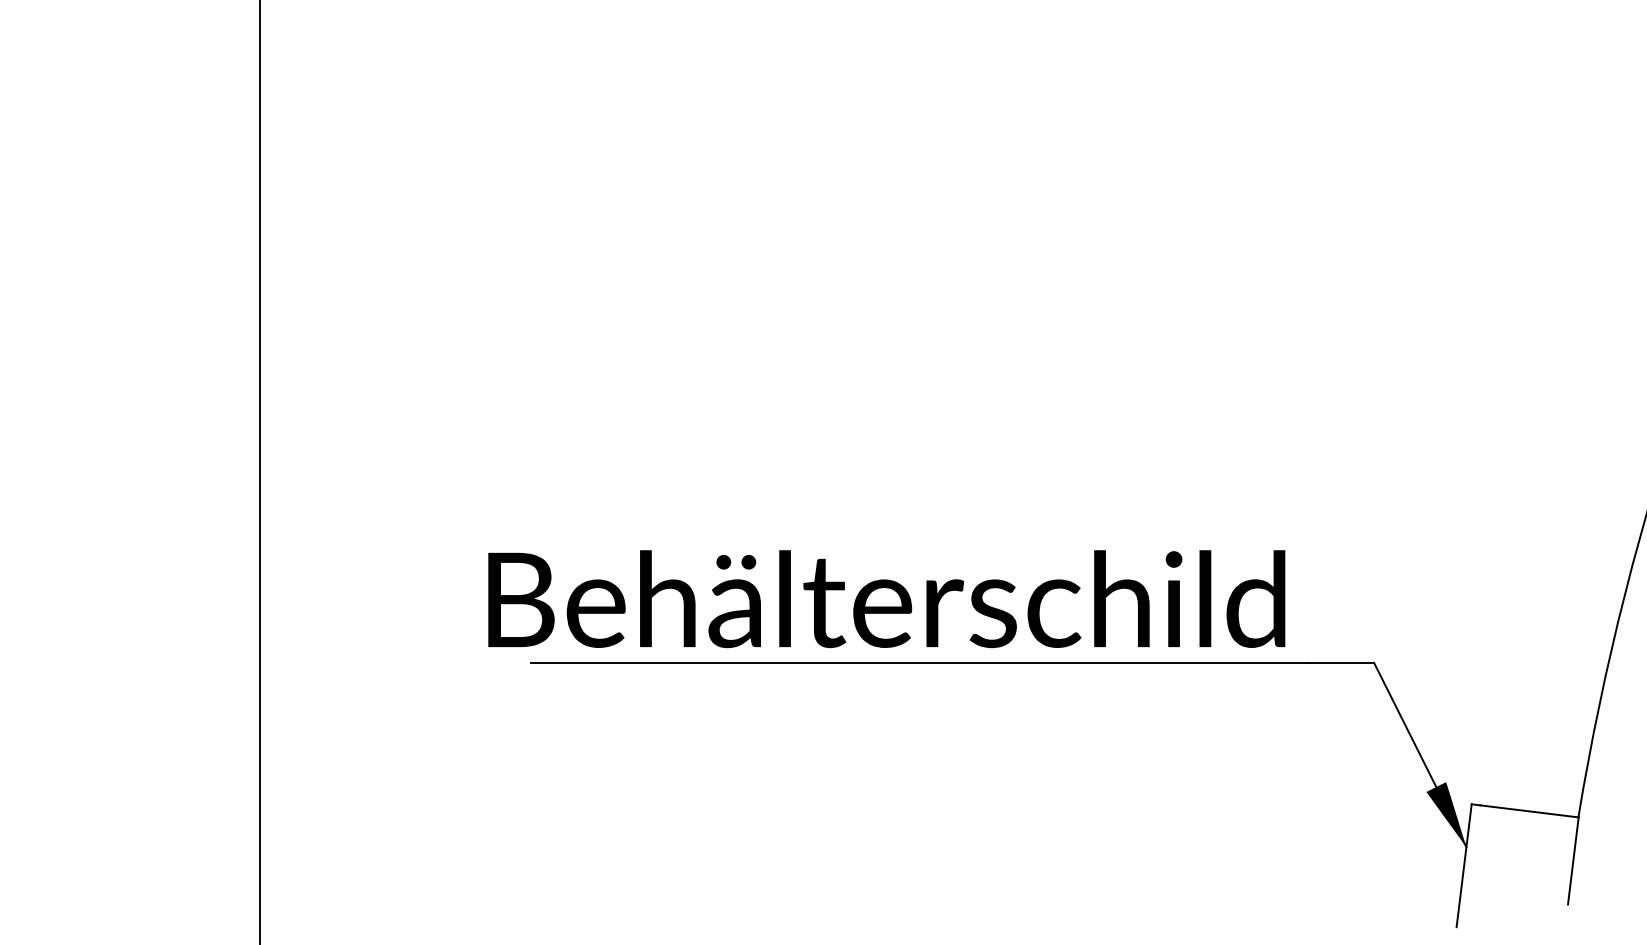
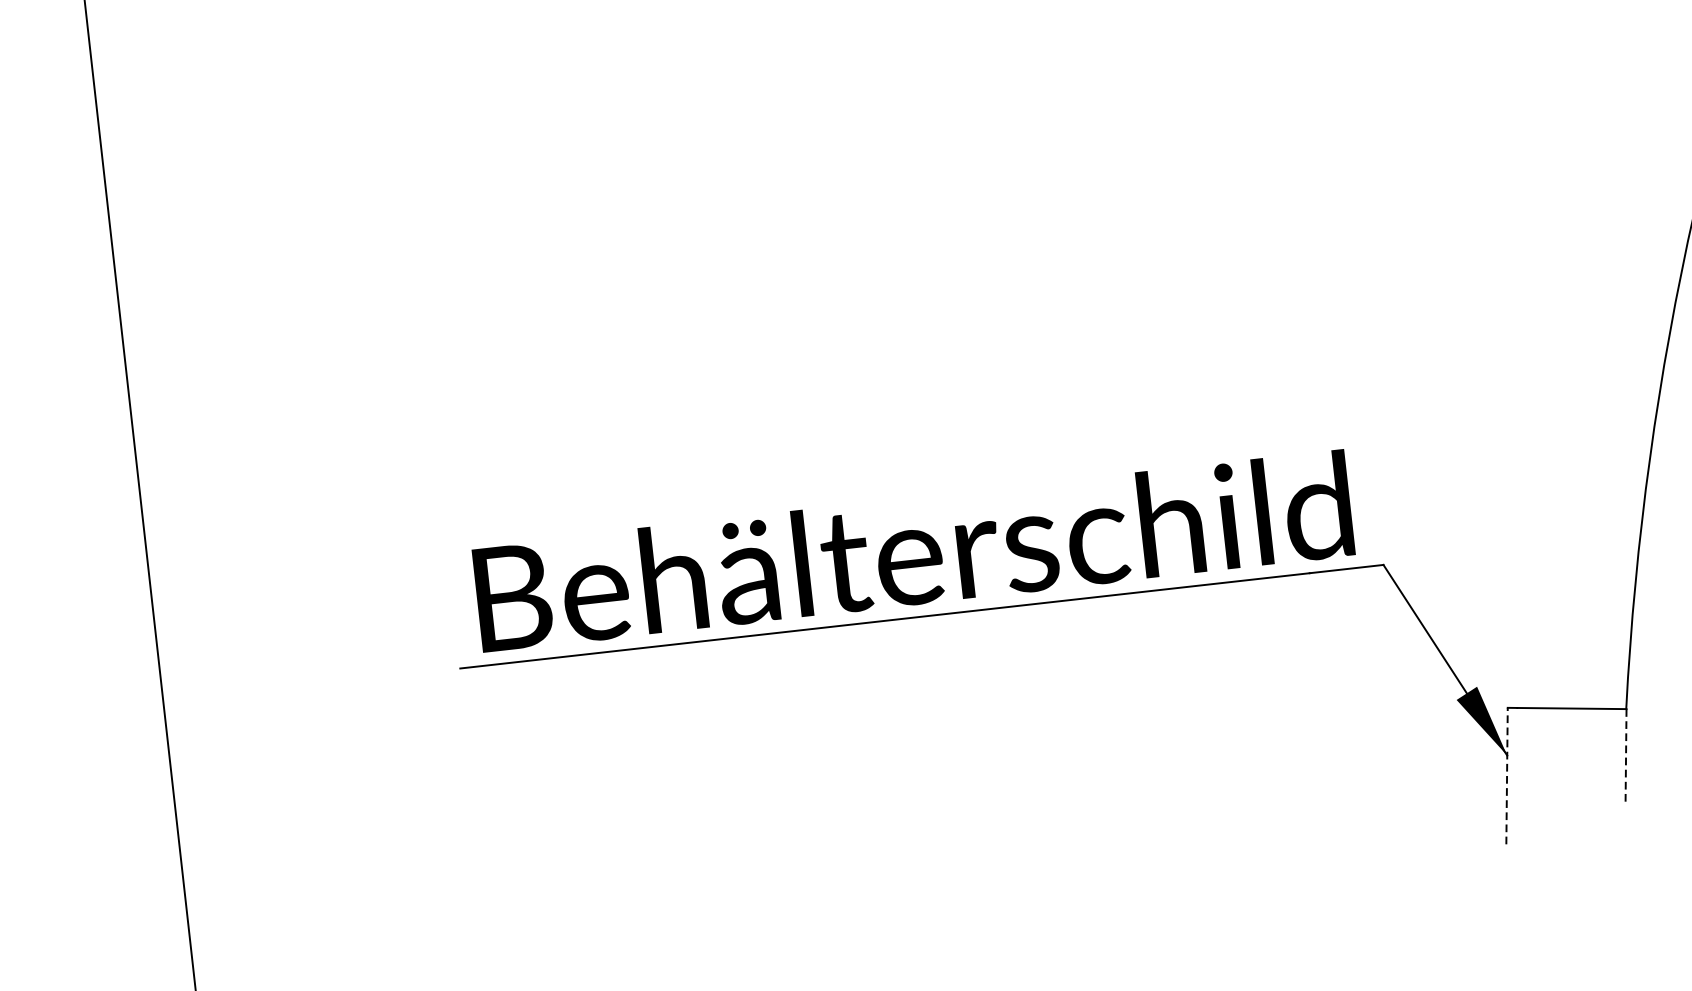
text: (886, 599) -> (913, 551), moved
line: (1573, 860) -> (1626, 756), solid -> dashed
line: (1464, 865) -> (1507, 775), solid -> dashed

